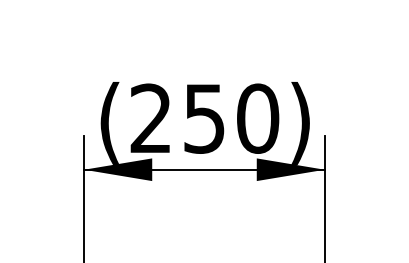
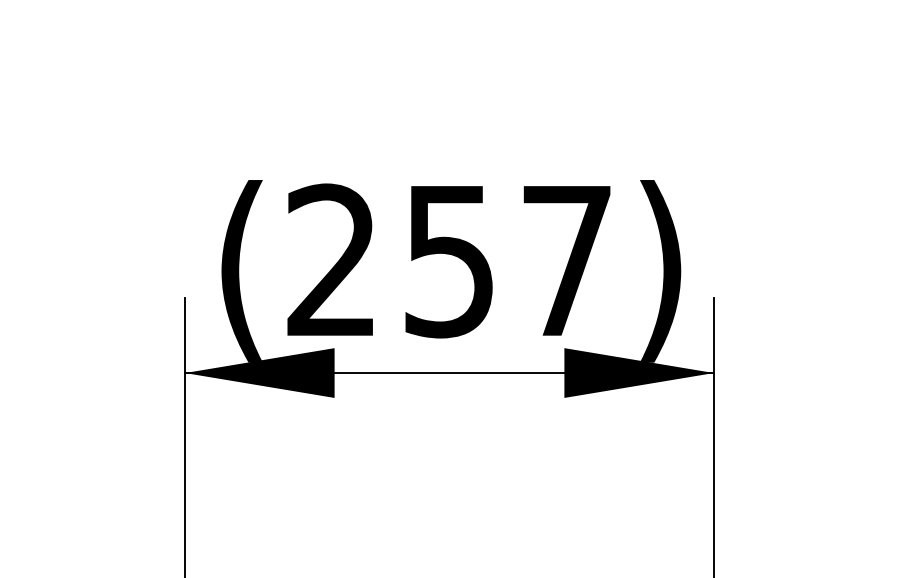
text: (258, 118) -> (568, 260), 250 -> 257

